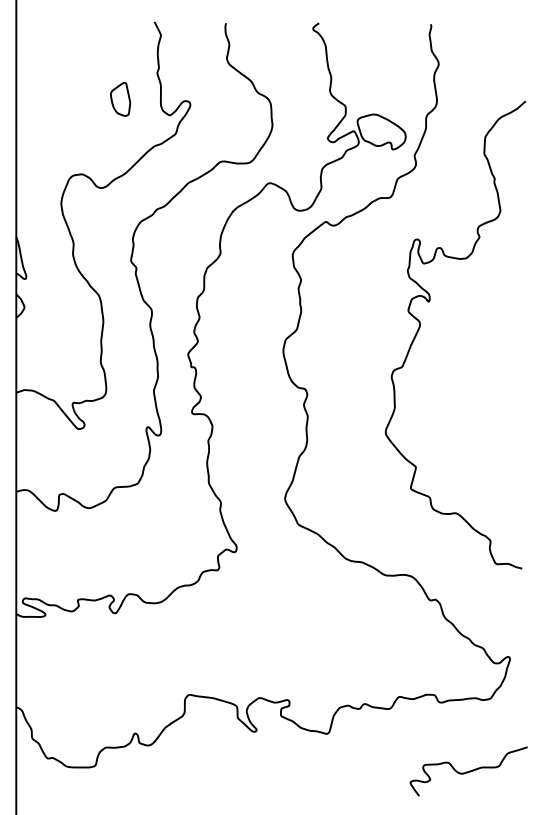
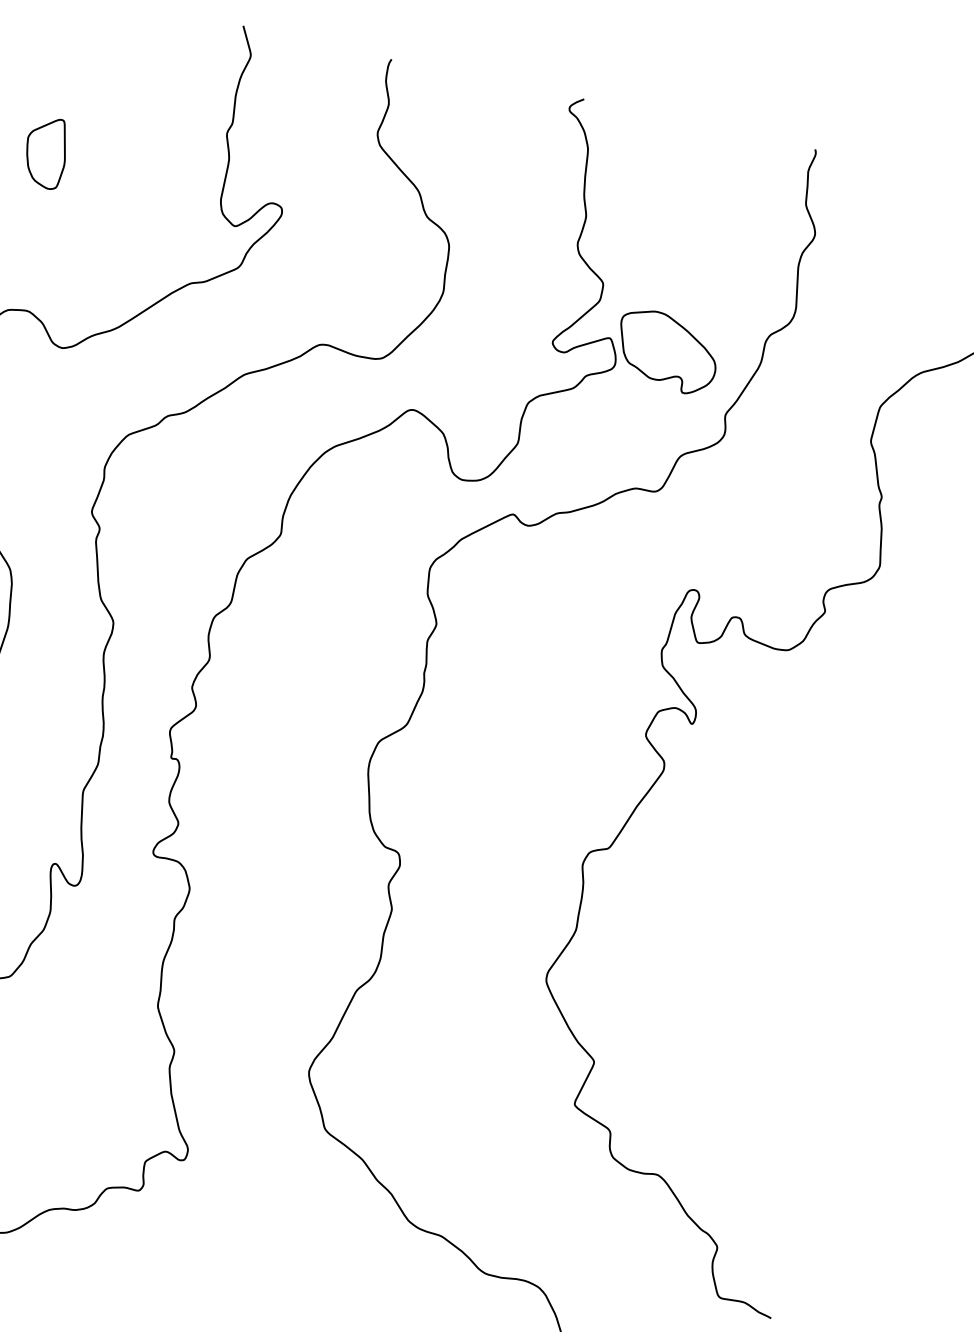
part: (120, 98) -> (46, 150), moved

